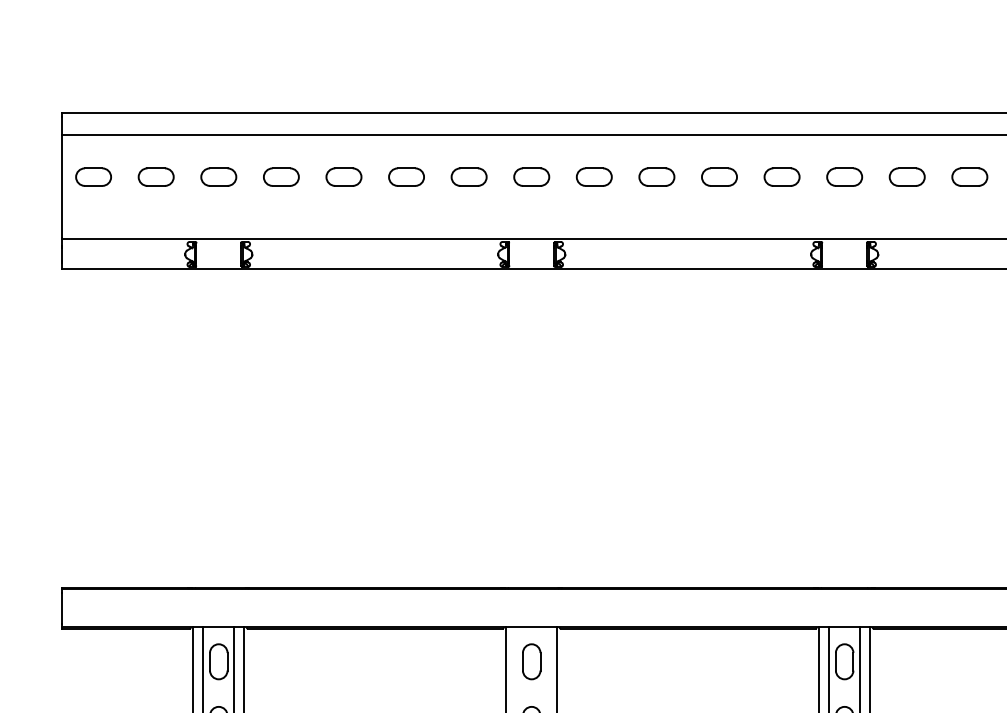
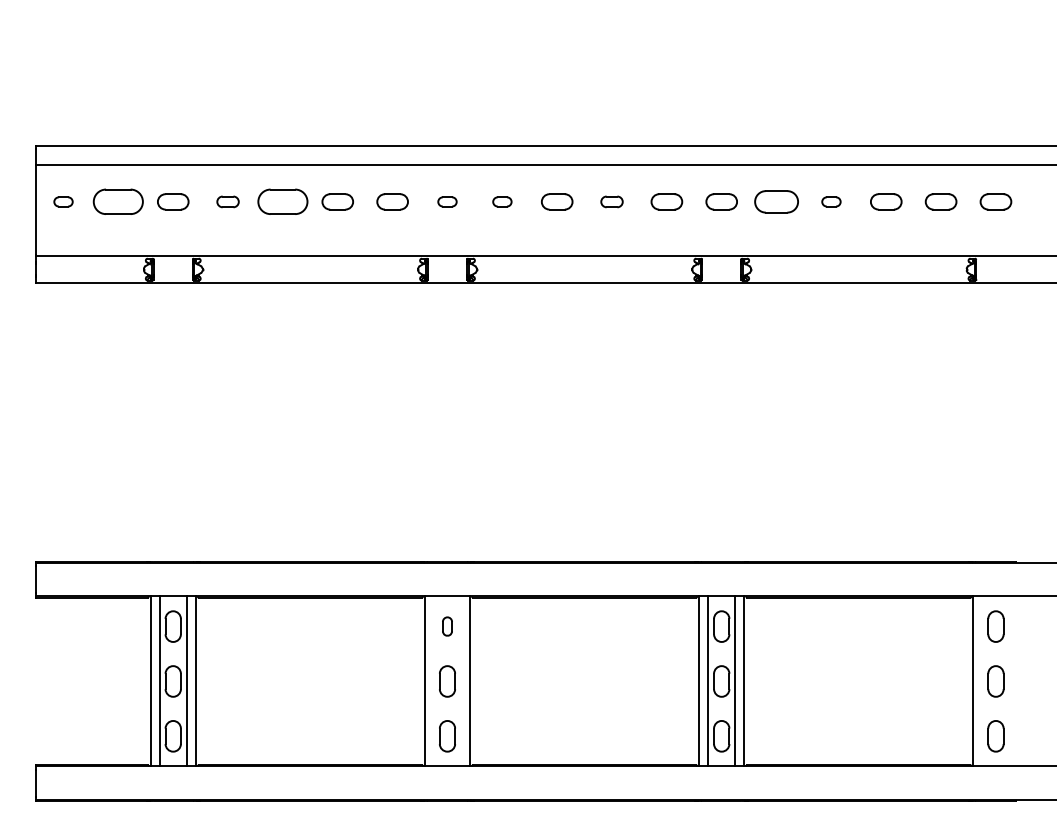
part: (93, 176) -> (63, 201), size x0.6
part: (156, 176) -> (118, 201), size x1.6
part: (280, 176) -> (227, 201), size x0.7
part: (343, 176) -> (282, 201), size x1.6
part: (531, 176) -> (447, 201), size x0.6
part: (594, 176) -> (502, 201), size x0.6
part: (718, 176) -> (611, 201), size x0.7
part: (907, 176) -> (776, 201), size x1.4
part: (969, 176) -> (831, 201), size x0.6
part: (531, 661) -> (447, 626), size x0.6

